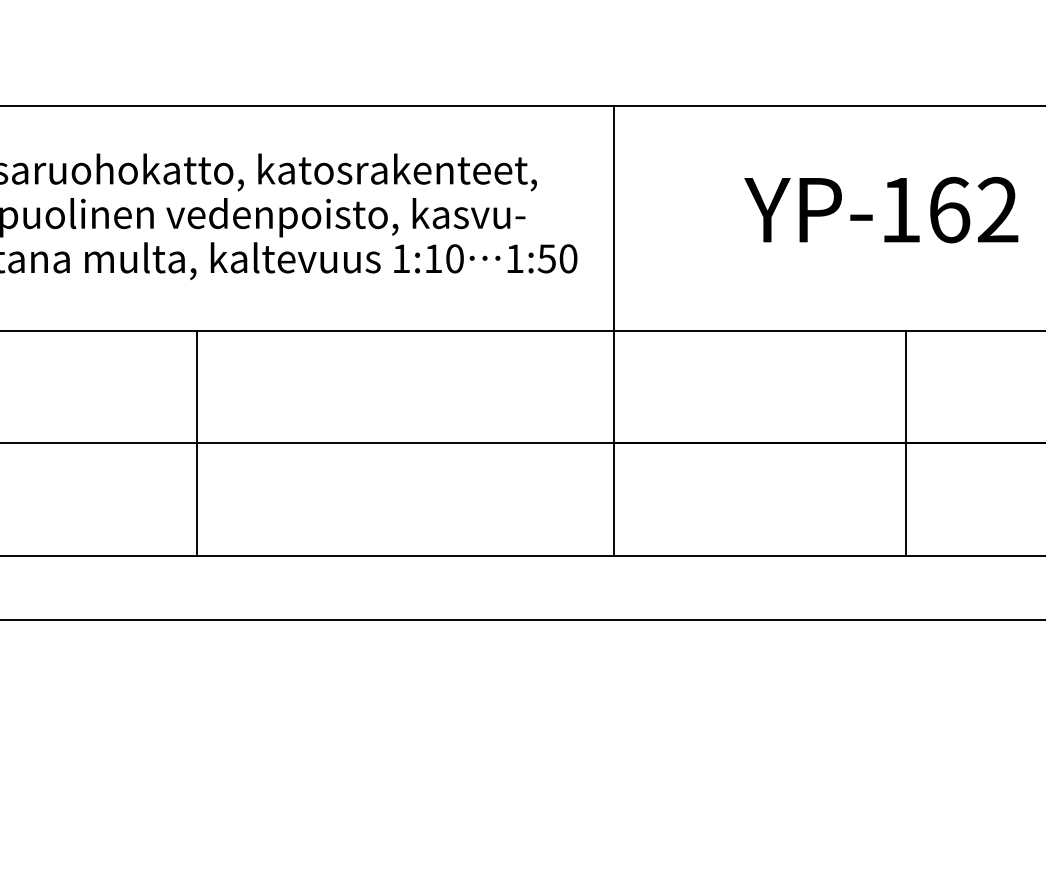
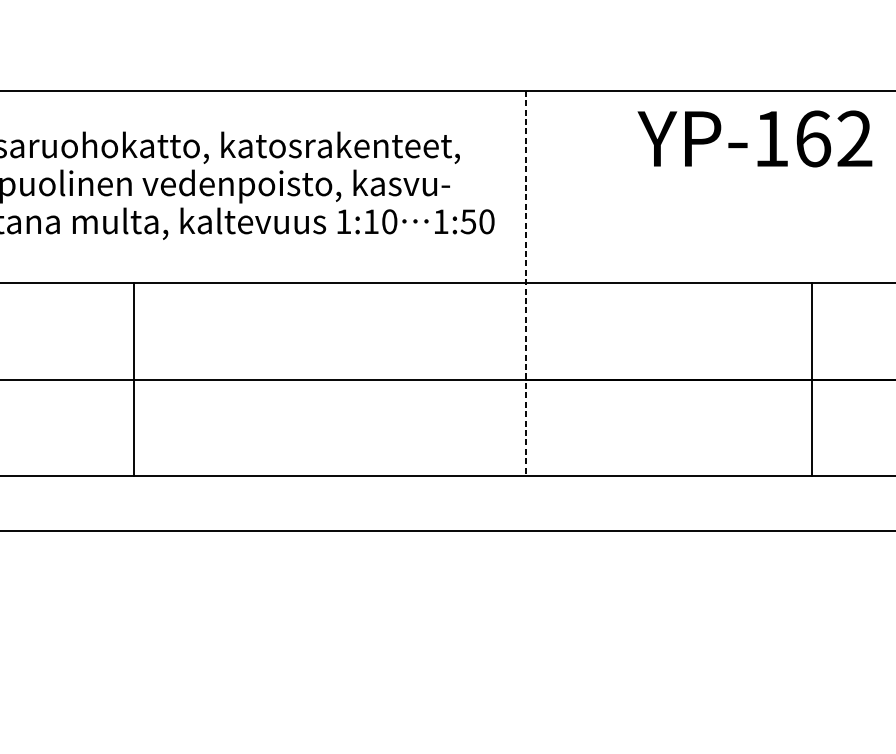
text: (881, 210) -> (755, 139), moved
line: (614, 330) -> (526, 283), solid -> dashed
line: (197, 442) -> (134, 379), moved
line: (906, 442) -> (811, 379), moved

